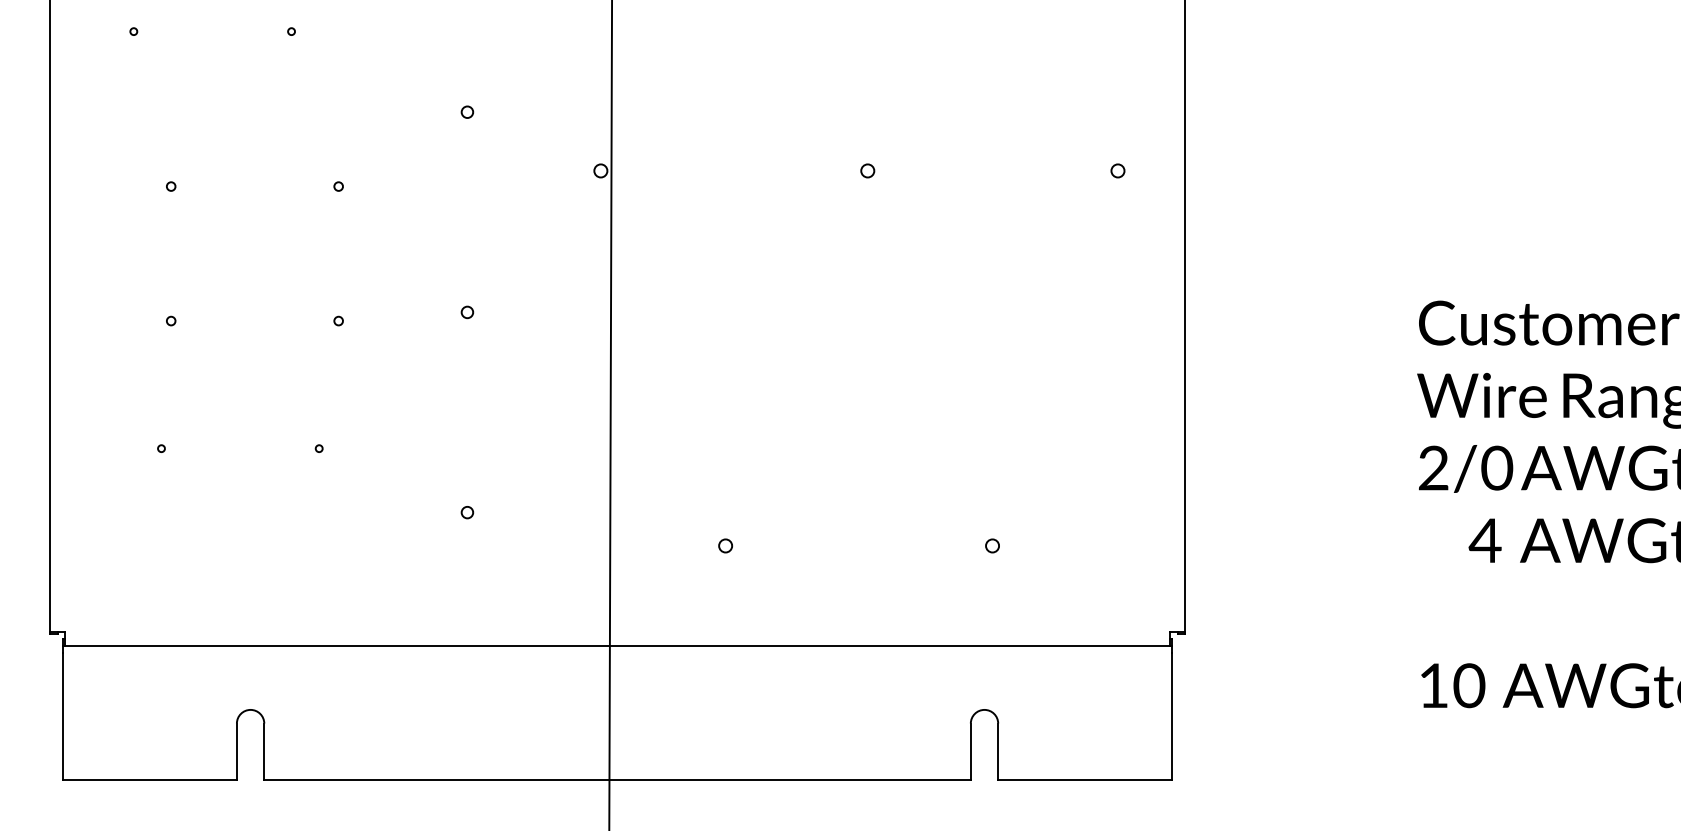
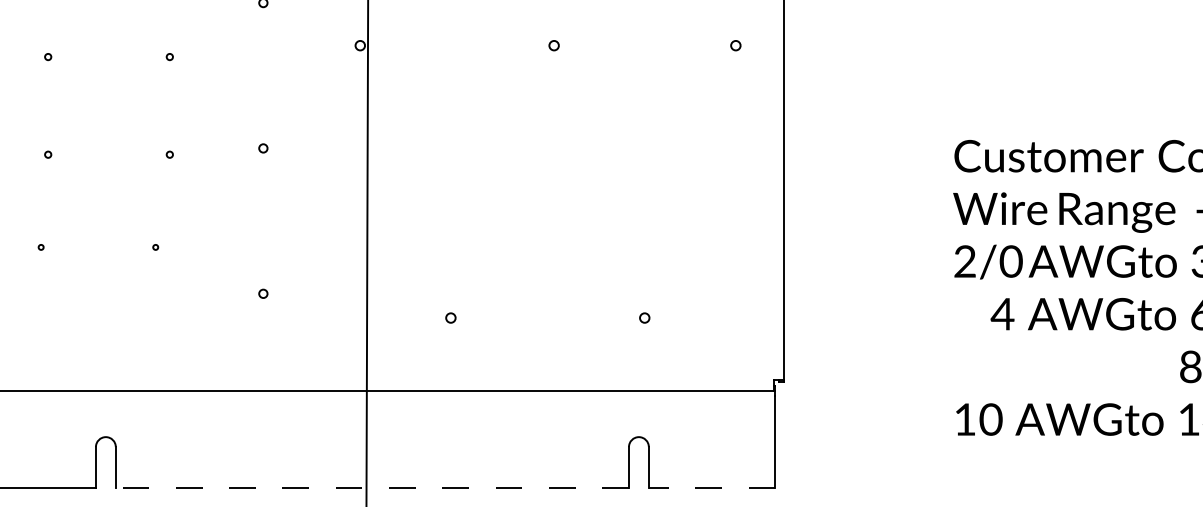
line: (617, 779) -> (372, 487), solid -> dashed
line: (1084, 779) -> (711, 487), solid -> dashed

